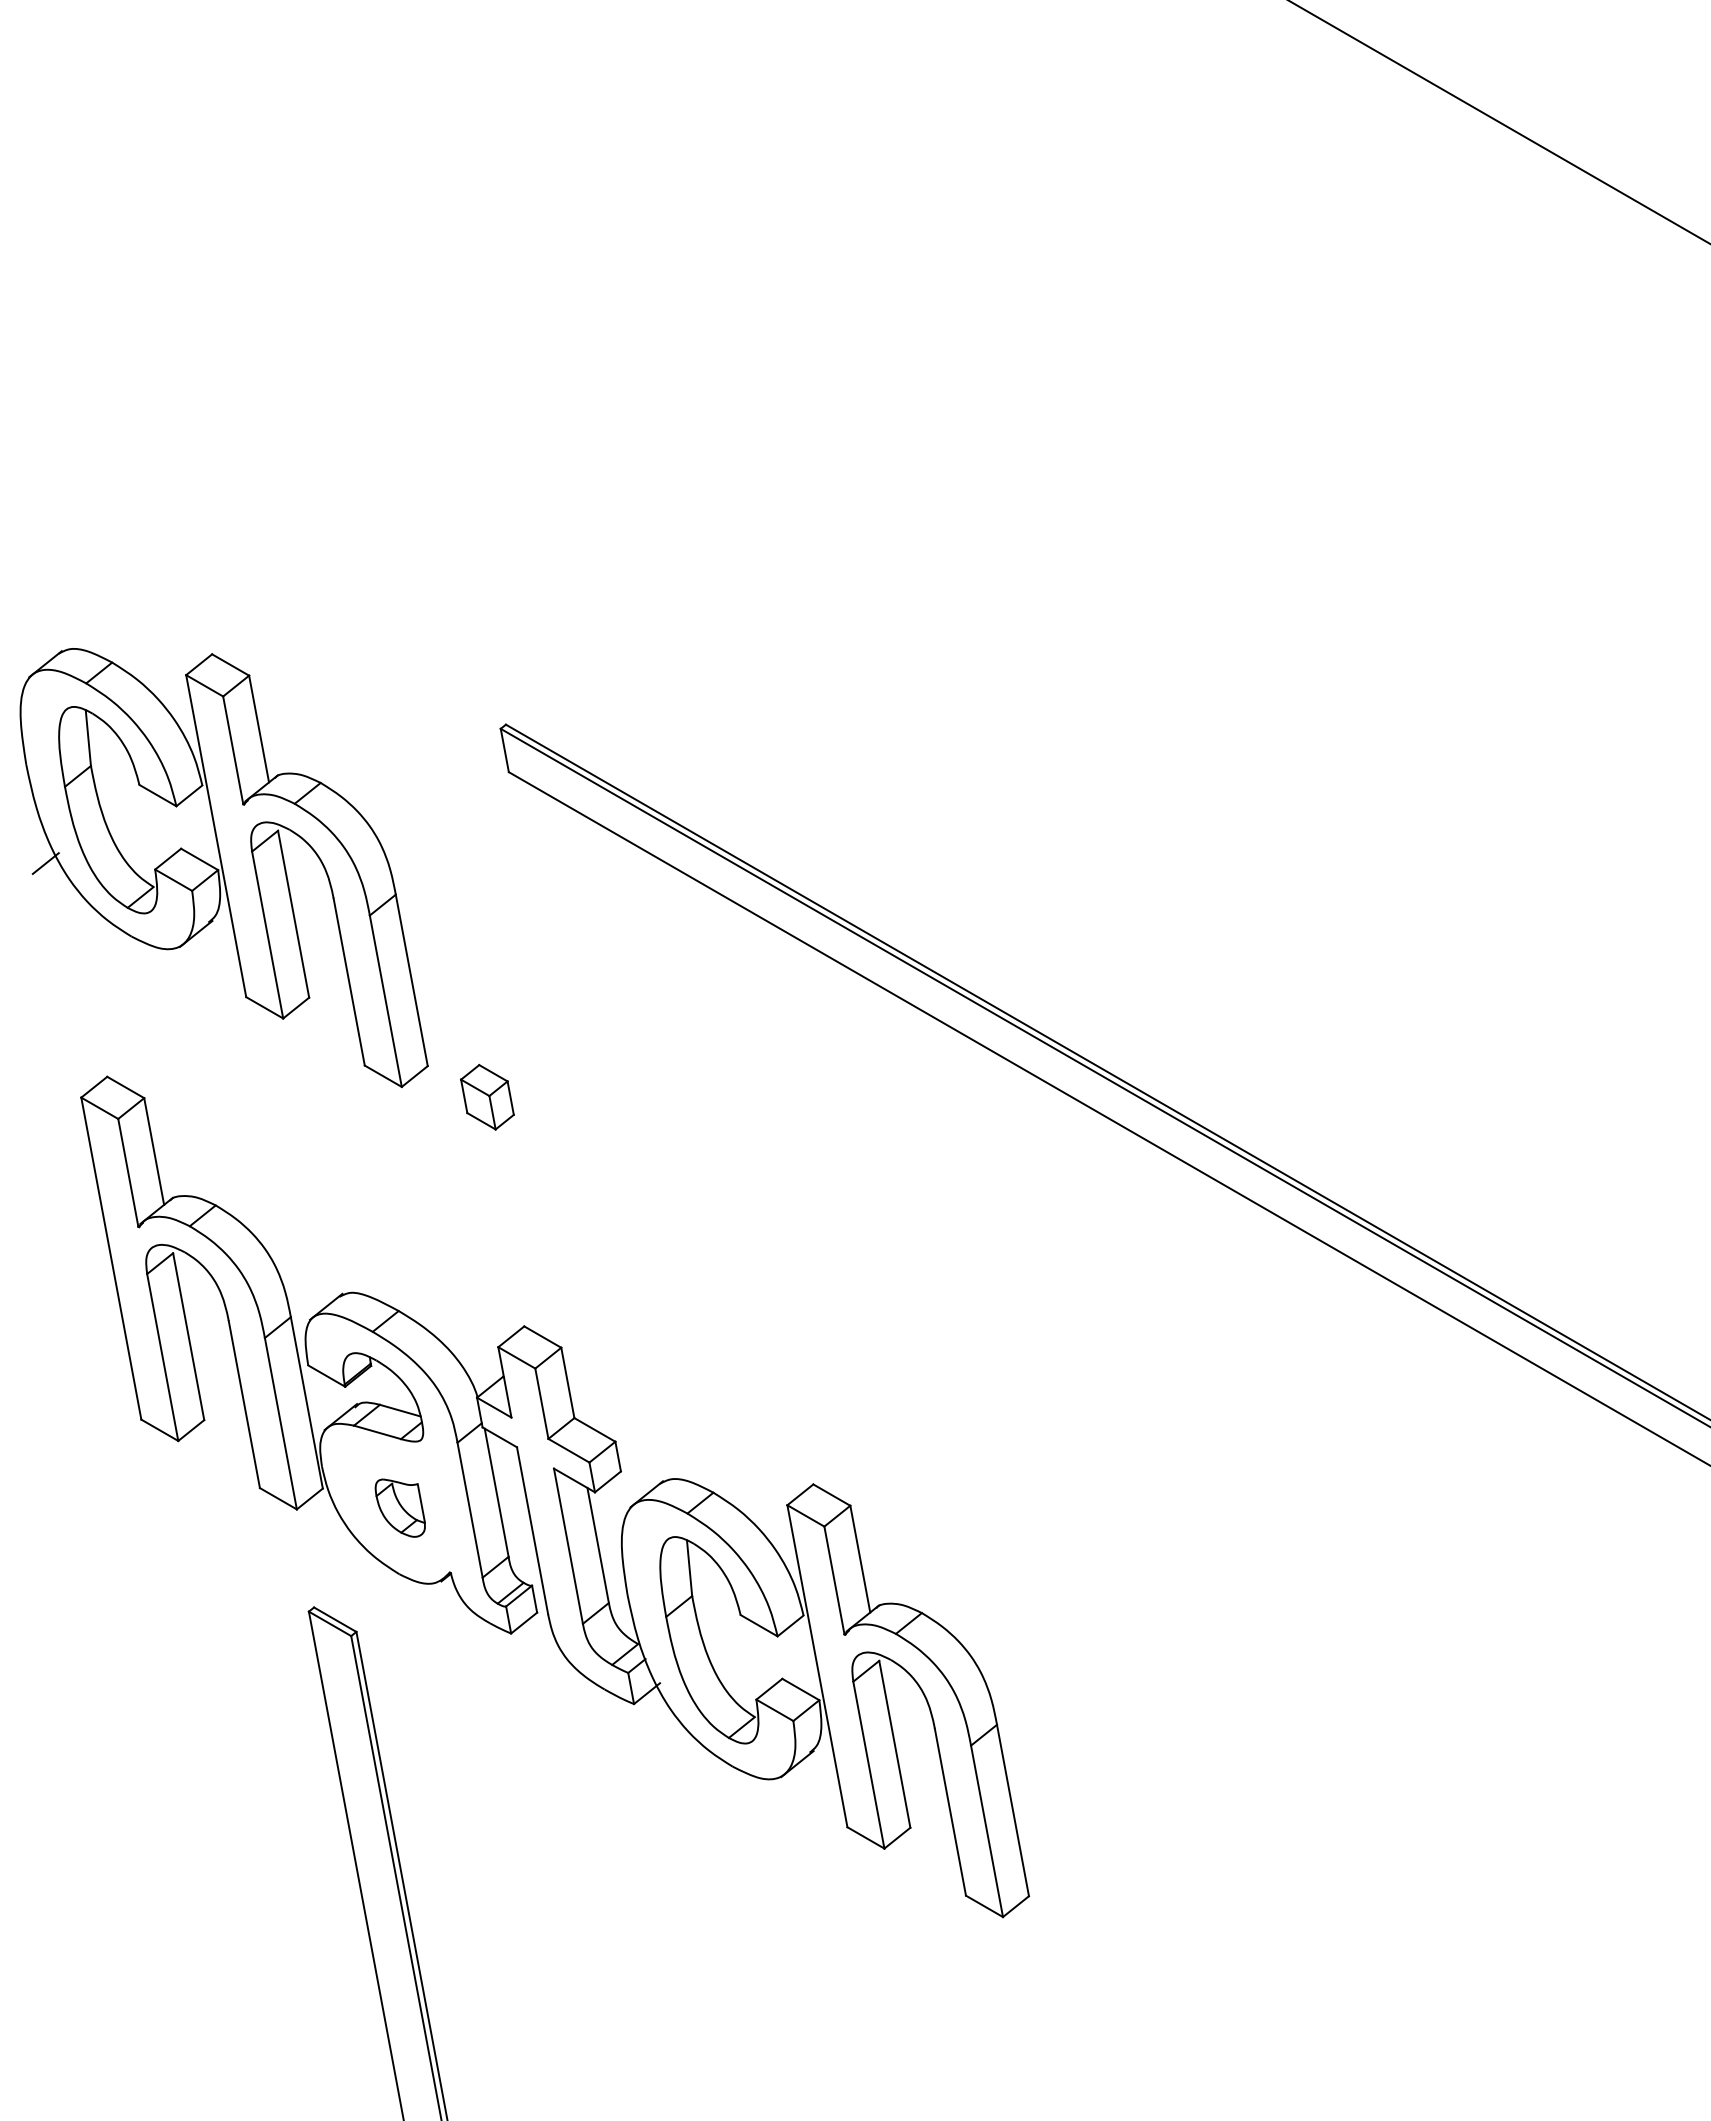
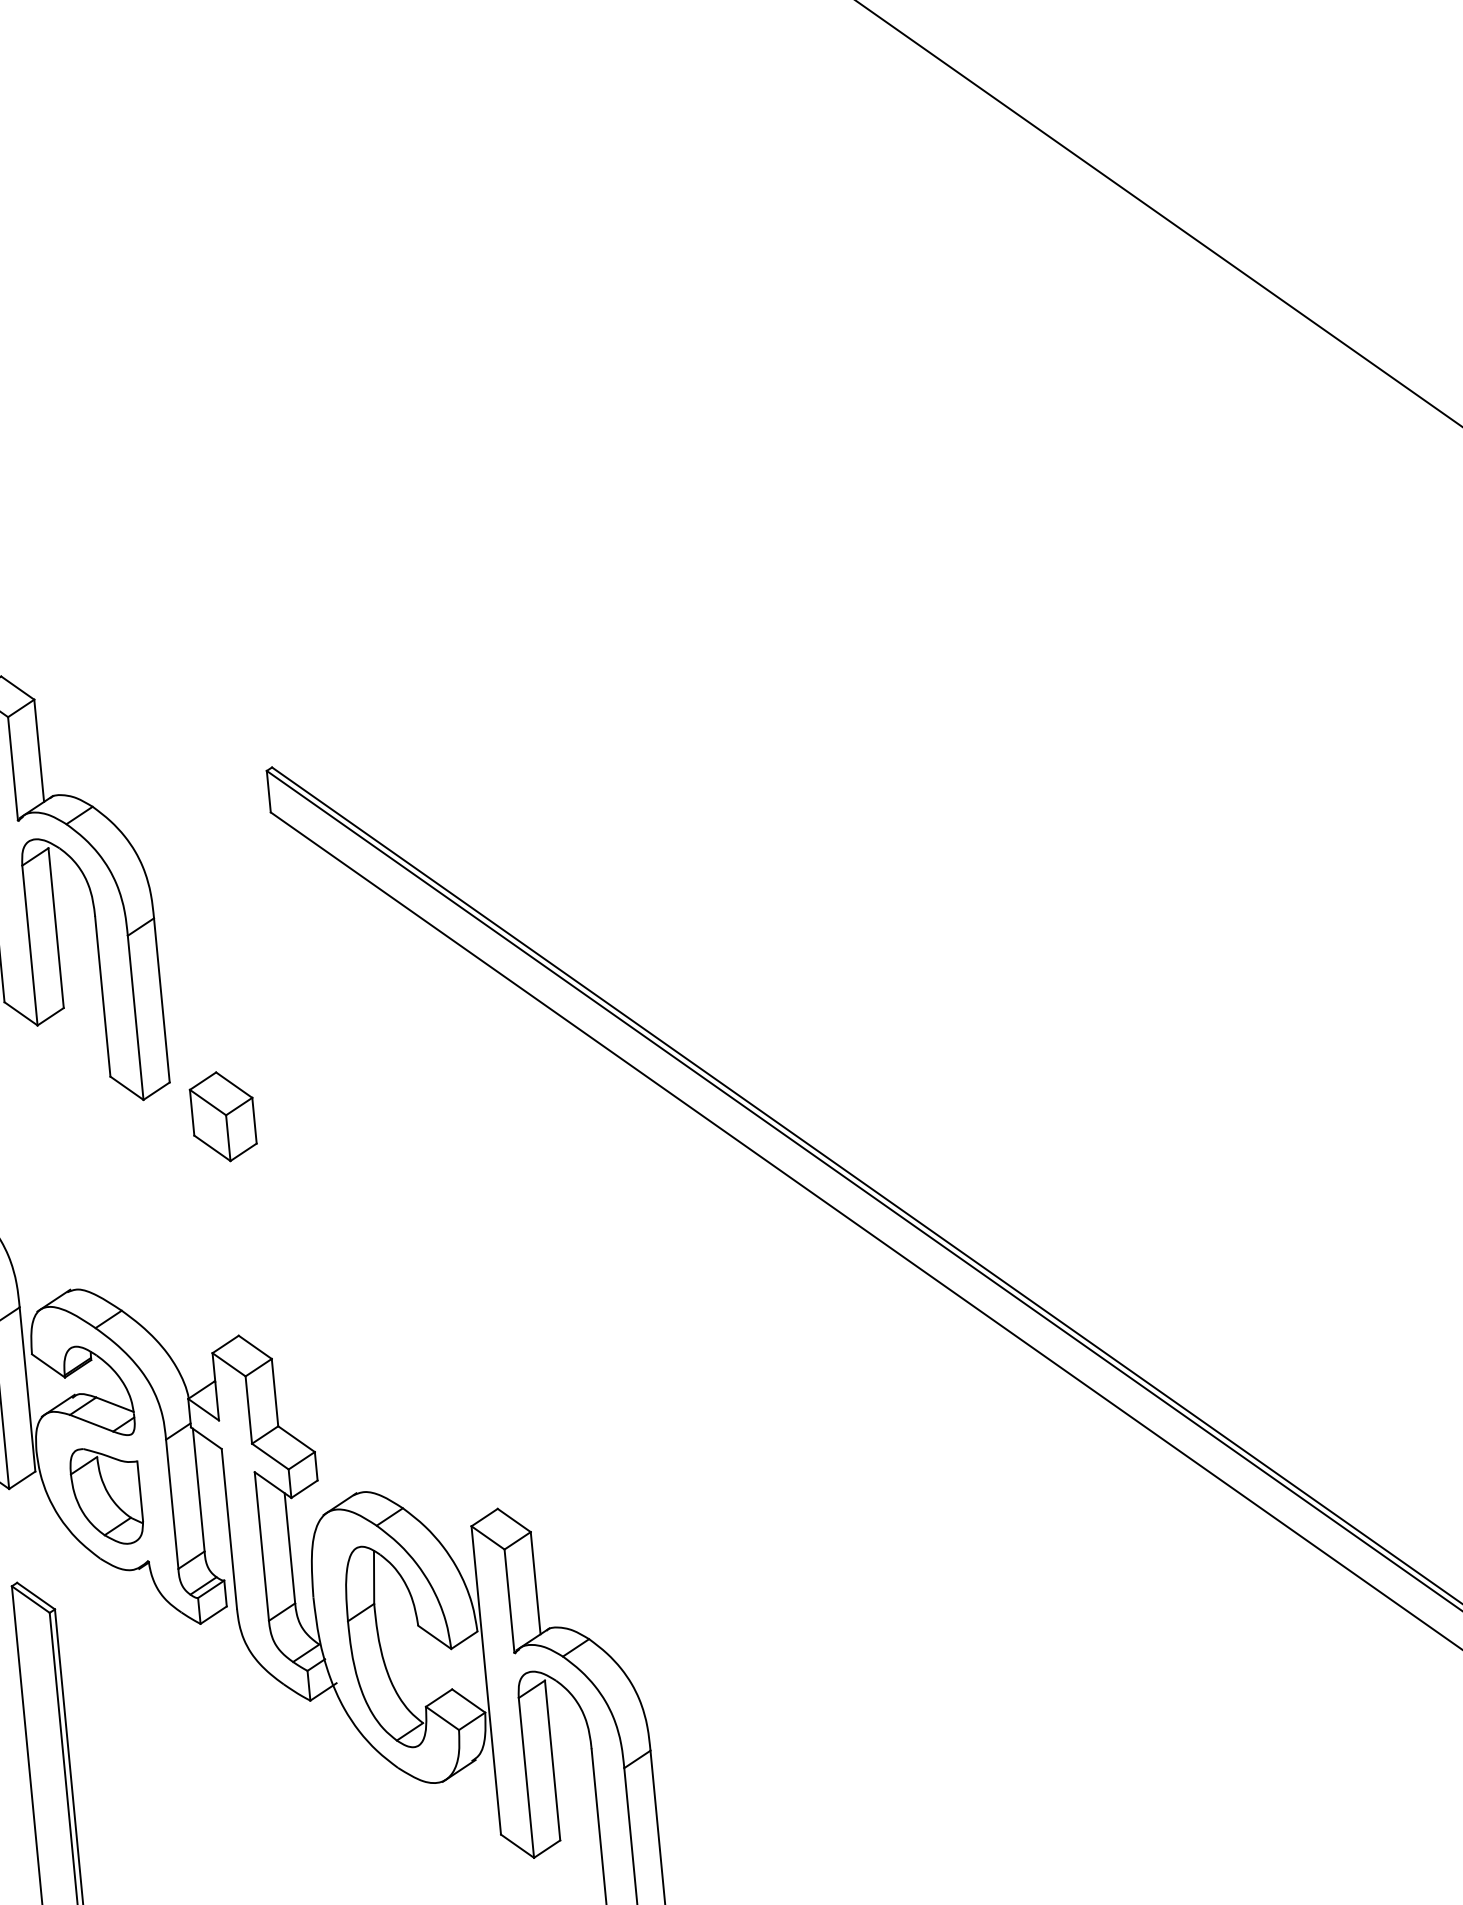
part: (487, 1097) -> (223, 1117), size x1.43
part: (400, 1507) -> (106, 1495), size x1.67

